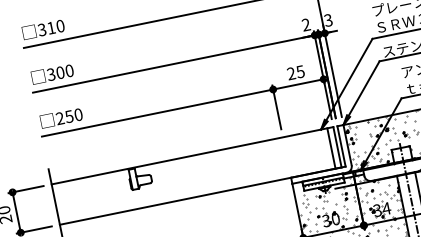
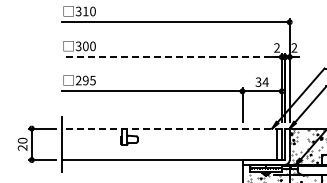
text: (328, 21) -> (294, 48), 3 -> 2
line: (174, 64) -> (172, 57), solid -> dashed
text: (295, 73) -> (261, 82), 25 -> 34
text: (72, 115) -> (88, 80), 250 -> 295
line: (193, 155) -> (172, 128), solid -> dashed

